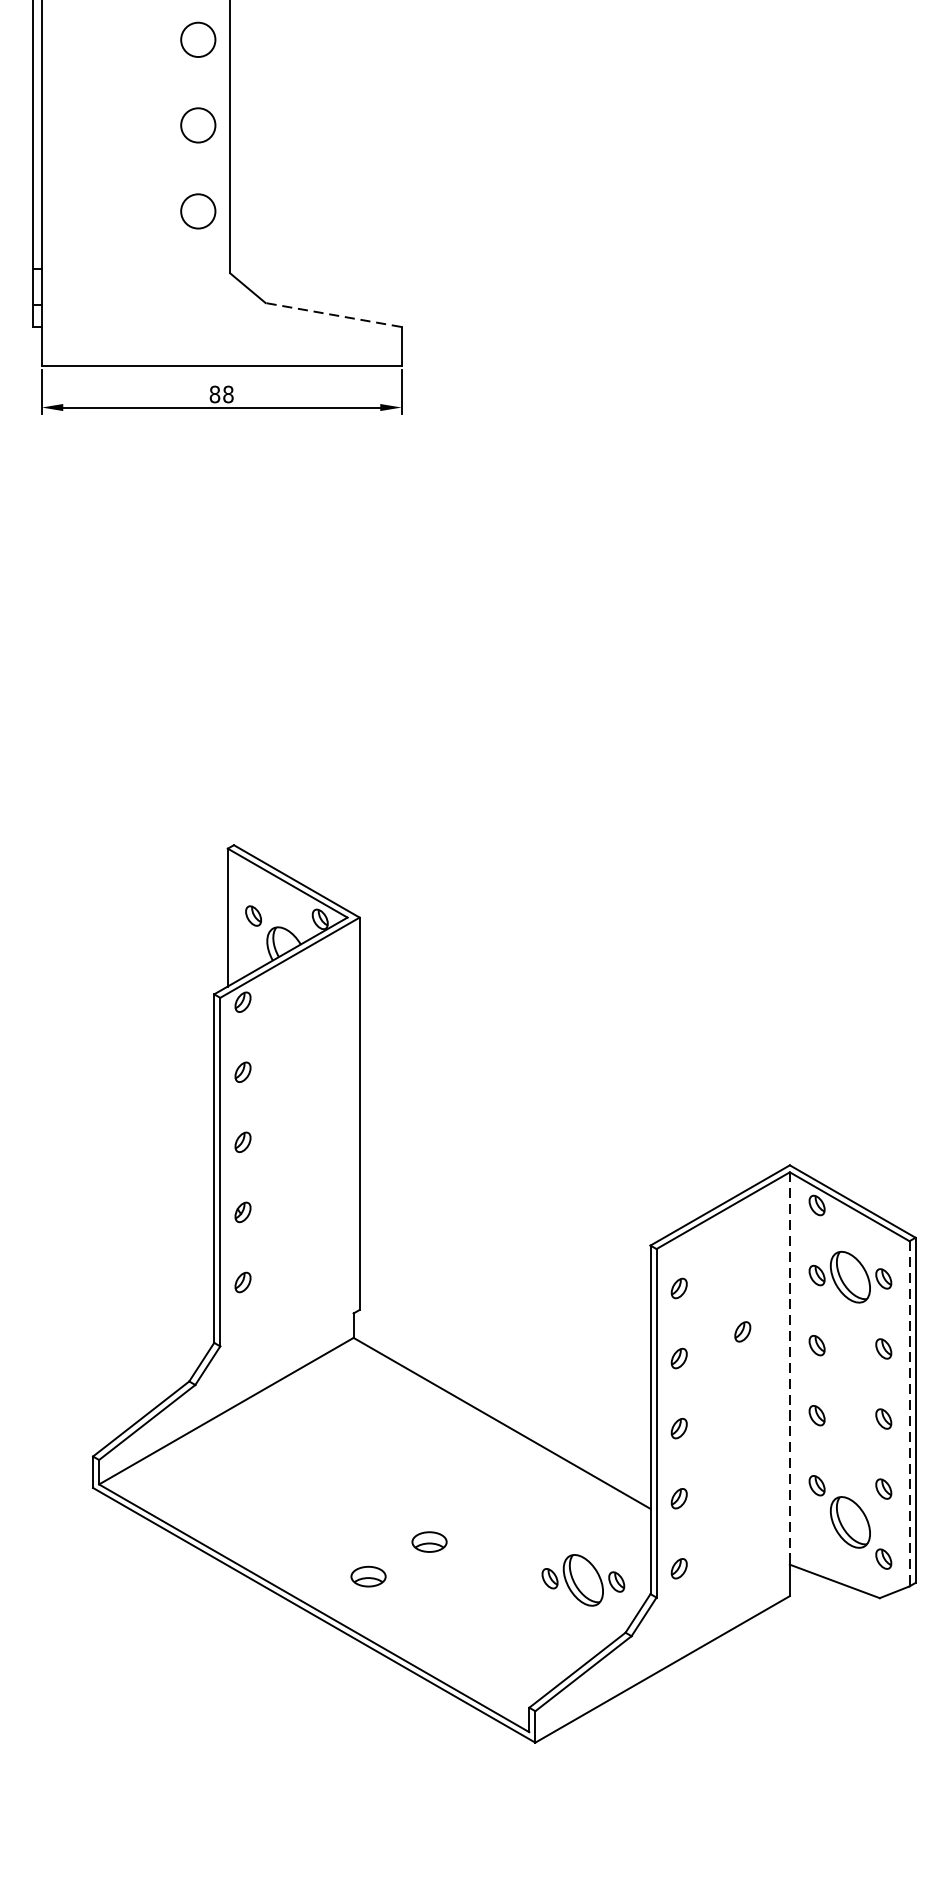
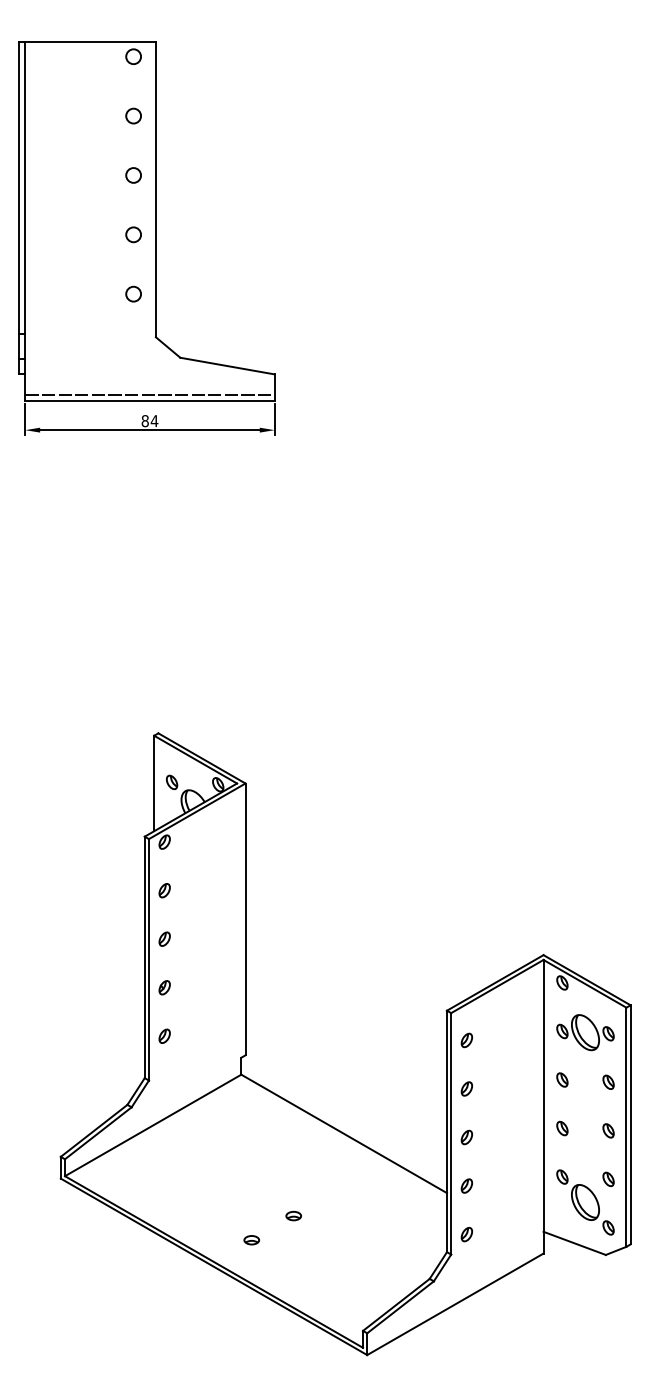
circle: (197, 39) -> (133, 175), size x0.62
circle: (197, 125) -> (133, 234), size x0.62
circle: (197, 210) -> (133, 293), size x0.62
line: (333, 315) -> (227, 366), dashed -> solid
line: (221, 357) -> (149, 395), added
text: (228, 395) -> (154, 421), 88 -> 84
part: (742, 1331) -> (510, 1070), removed
line: (789, 1367) -> (543, 1095), dashed -> solid
line: (909, 1414) -> (626, 1127), dashed -> solid
part: (428, 1541) -> (293, 1215), size x0.62
part: (368, 1577) -> (251, 1240), size x0.62
part: (583, 1580) -> (400, 1242), removed

